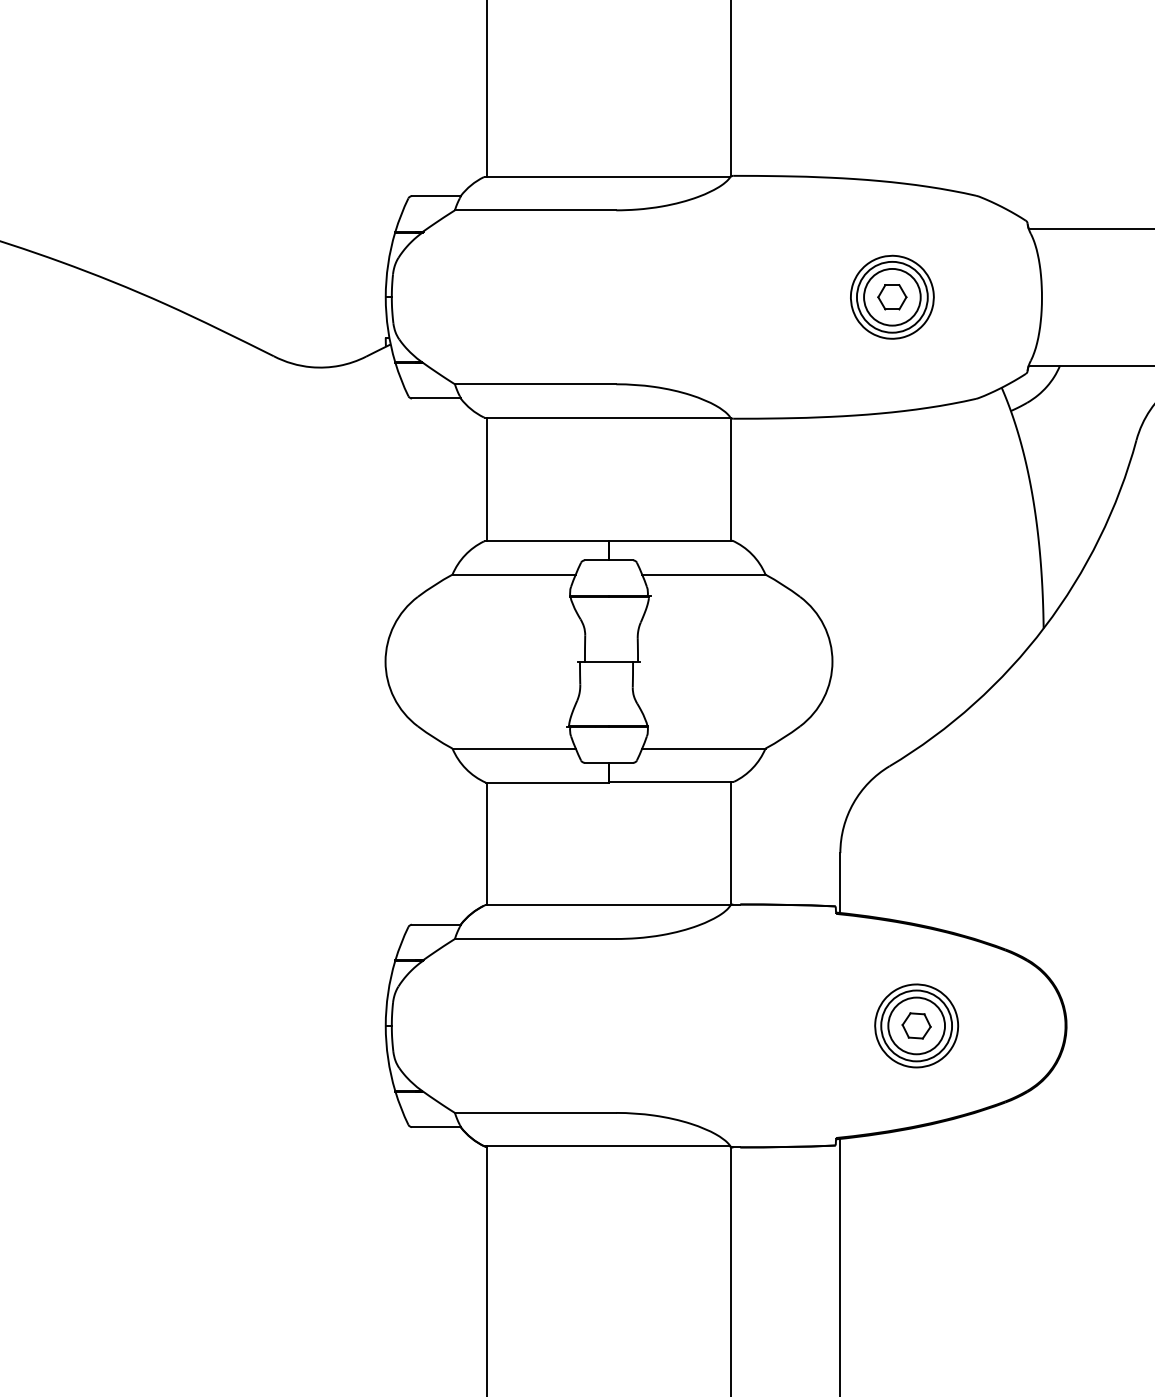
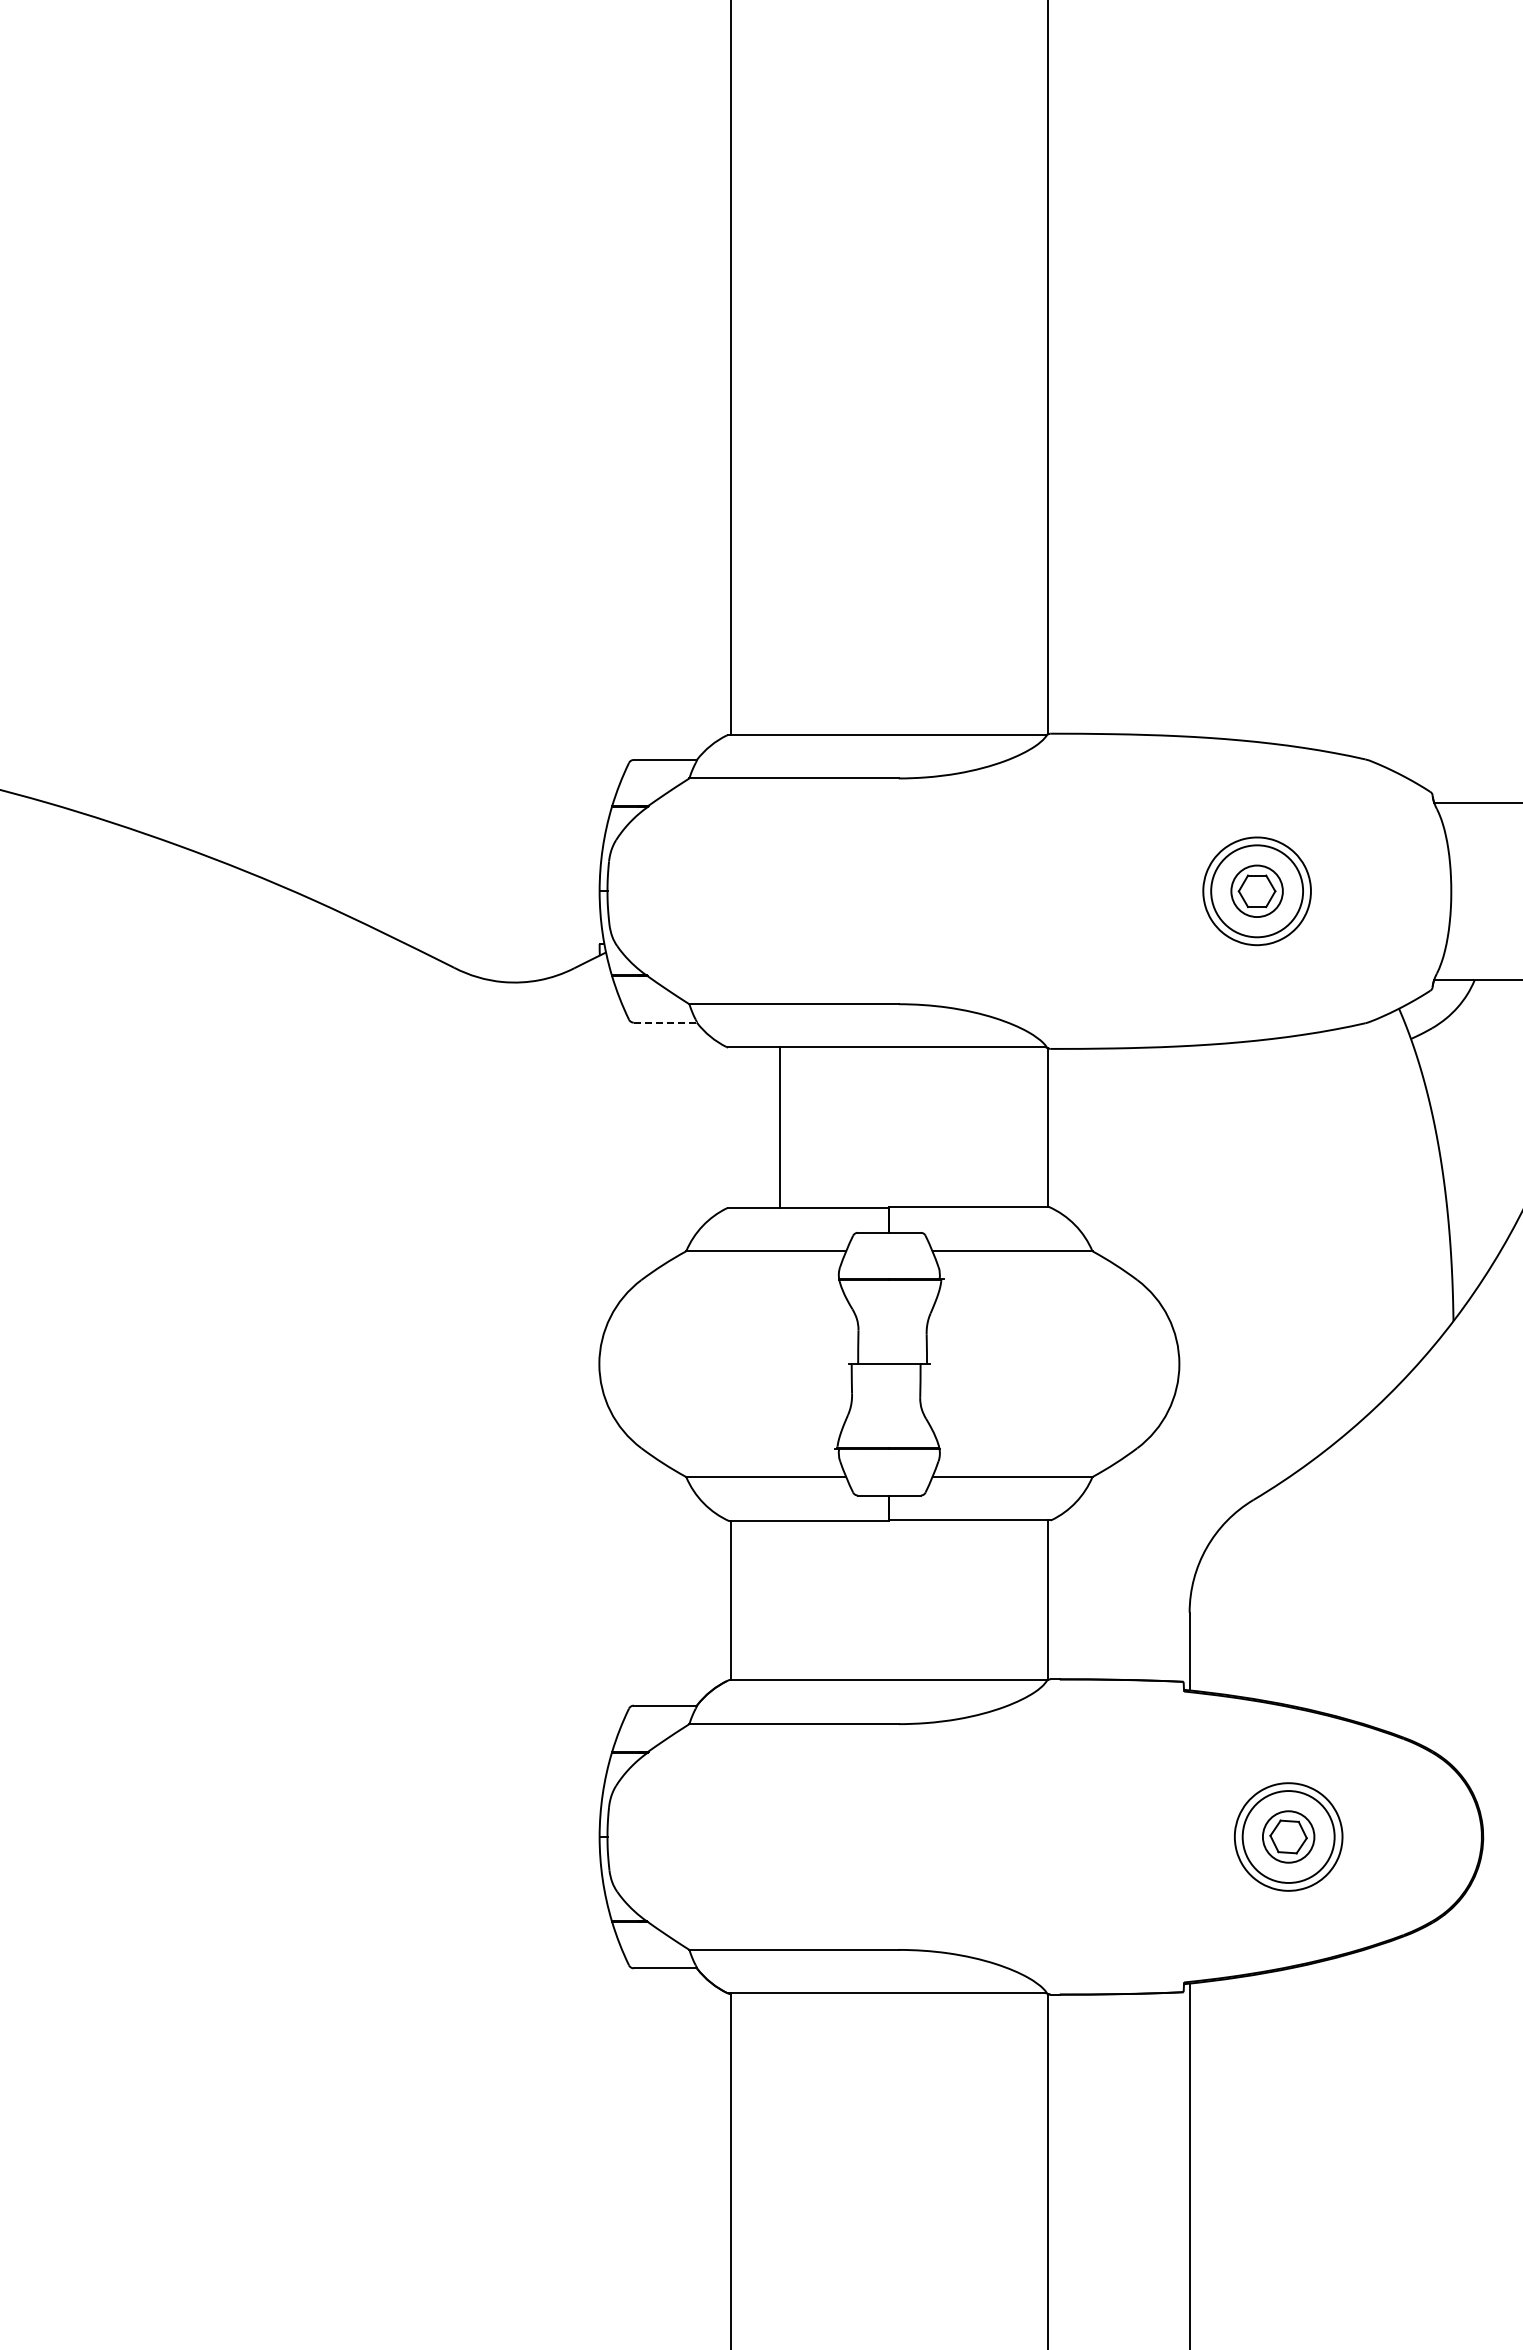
circle: (891, 297) -> (1256, 891), size x0.7
line: (436, 398) -> (665, 1022), solid -> dashed
line: (486, 479) -> (779, 1127), moved
circle: (916, 1025) -> (1288, 1836), size x0.7

